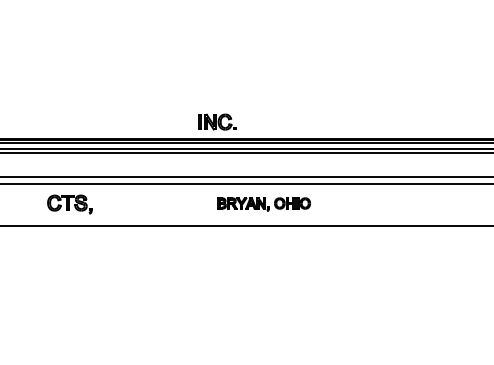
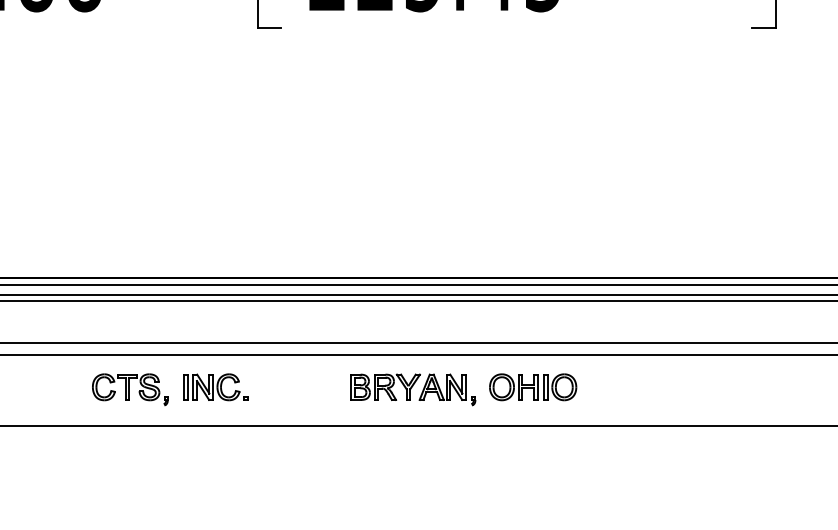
part: (217, 121) -> (215, 386), moved
part: (264, 204) -> (464, 389), size x1.43

